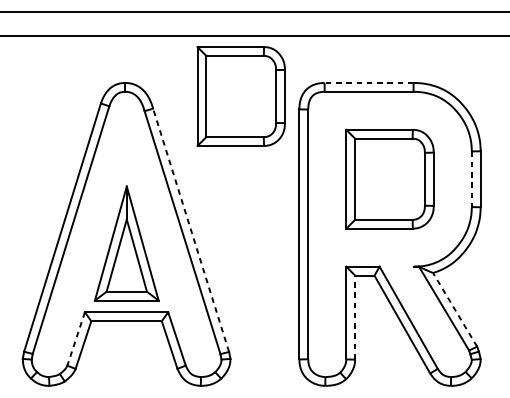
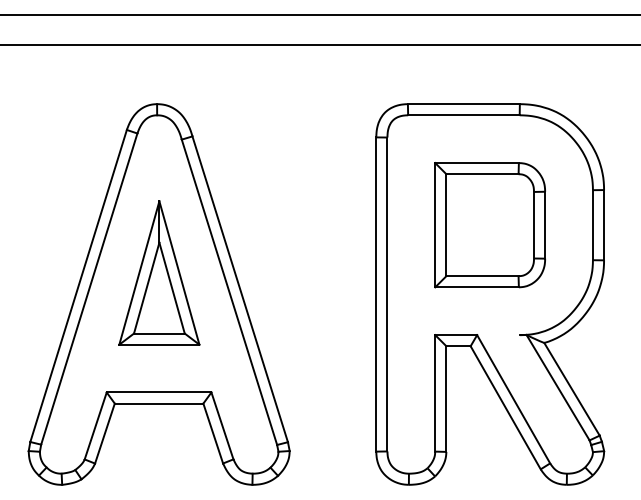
line: (368, 83) -> (463, 104), dashed -> solid
part: (240, 96) -> (302, 121), removed
line: (471, 179) -> (592, 225), dashed -> solid
line: (191, 229) -> (240, 288), dashed -> solid
part: (126, 243) -> (159, 272), moved
line: (455, 310) -> (572, 389), dashed -> solid
line: (355, 317) -> (446, 399), dashed -> solid
line: (75, 339) -> (95, 426), dashed -> solid

